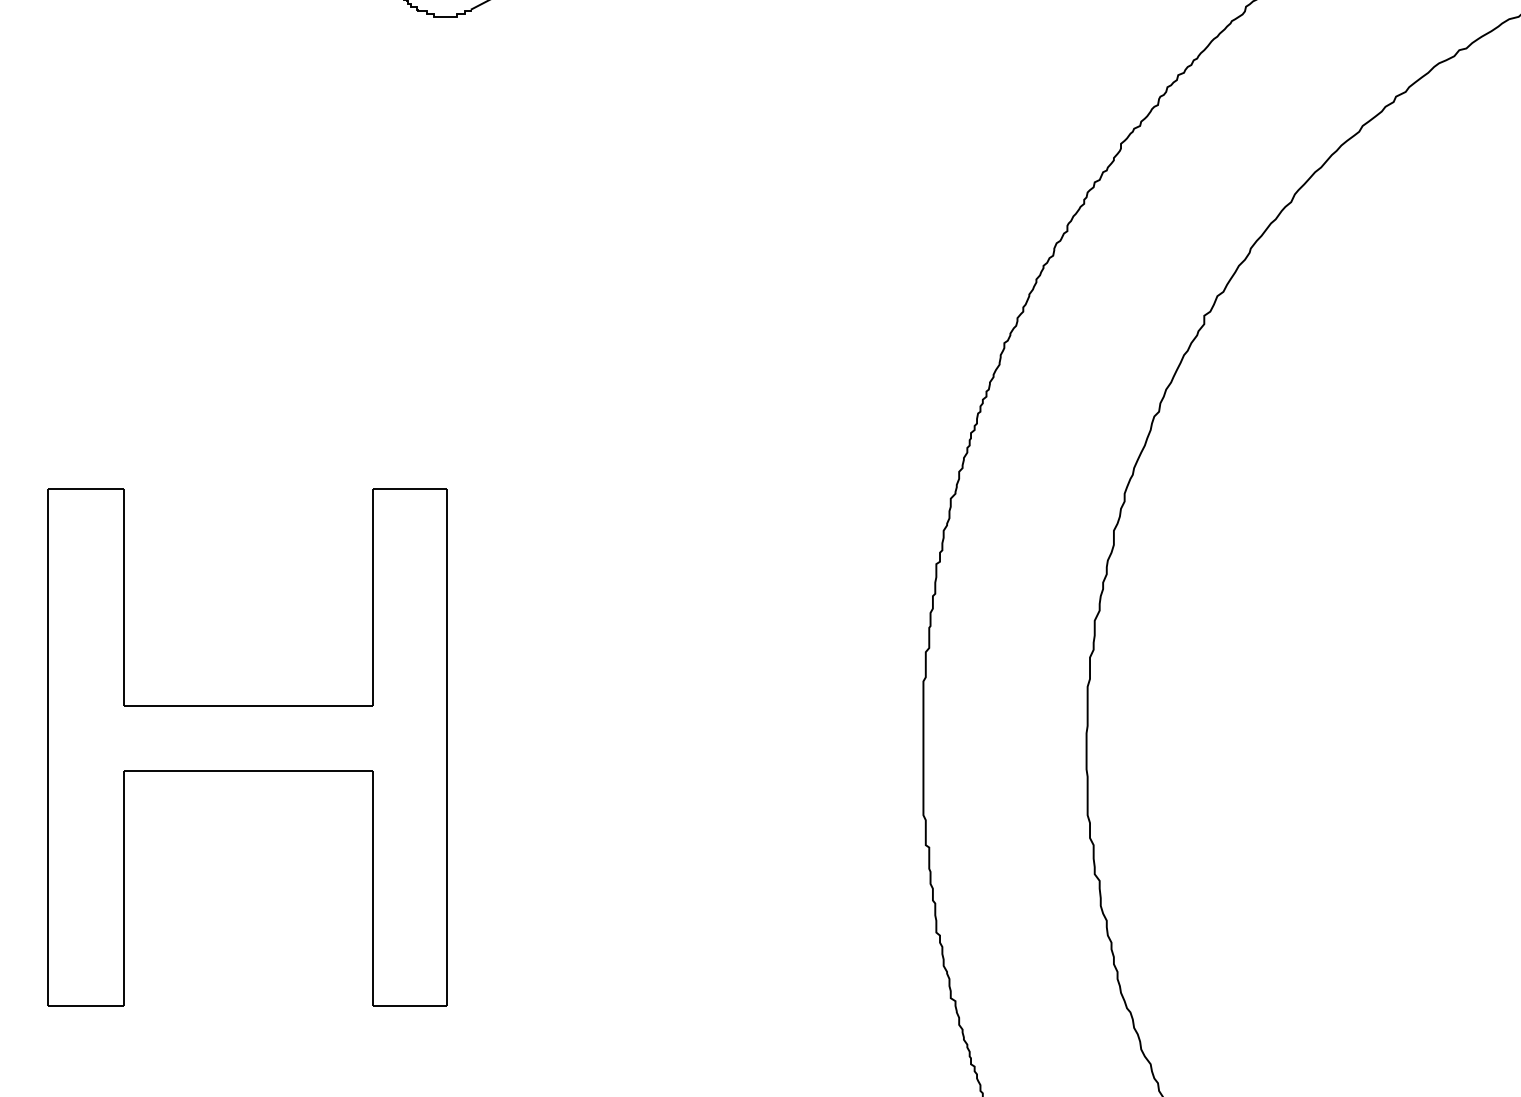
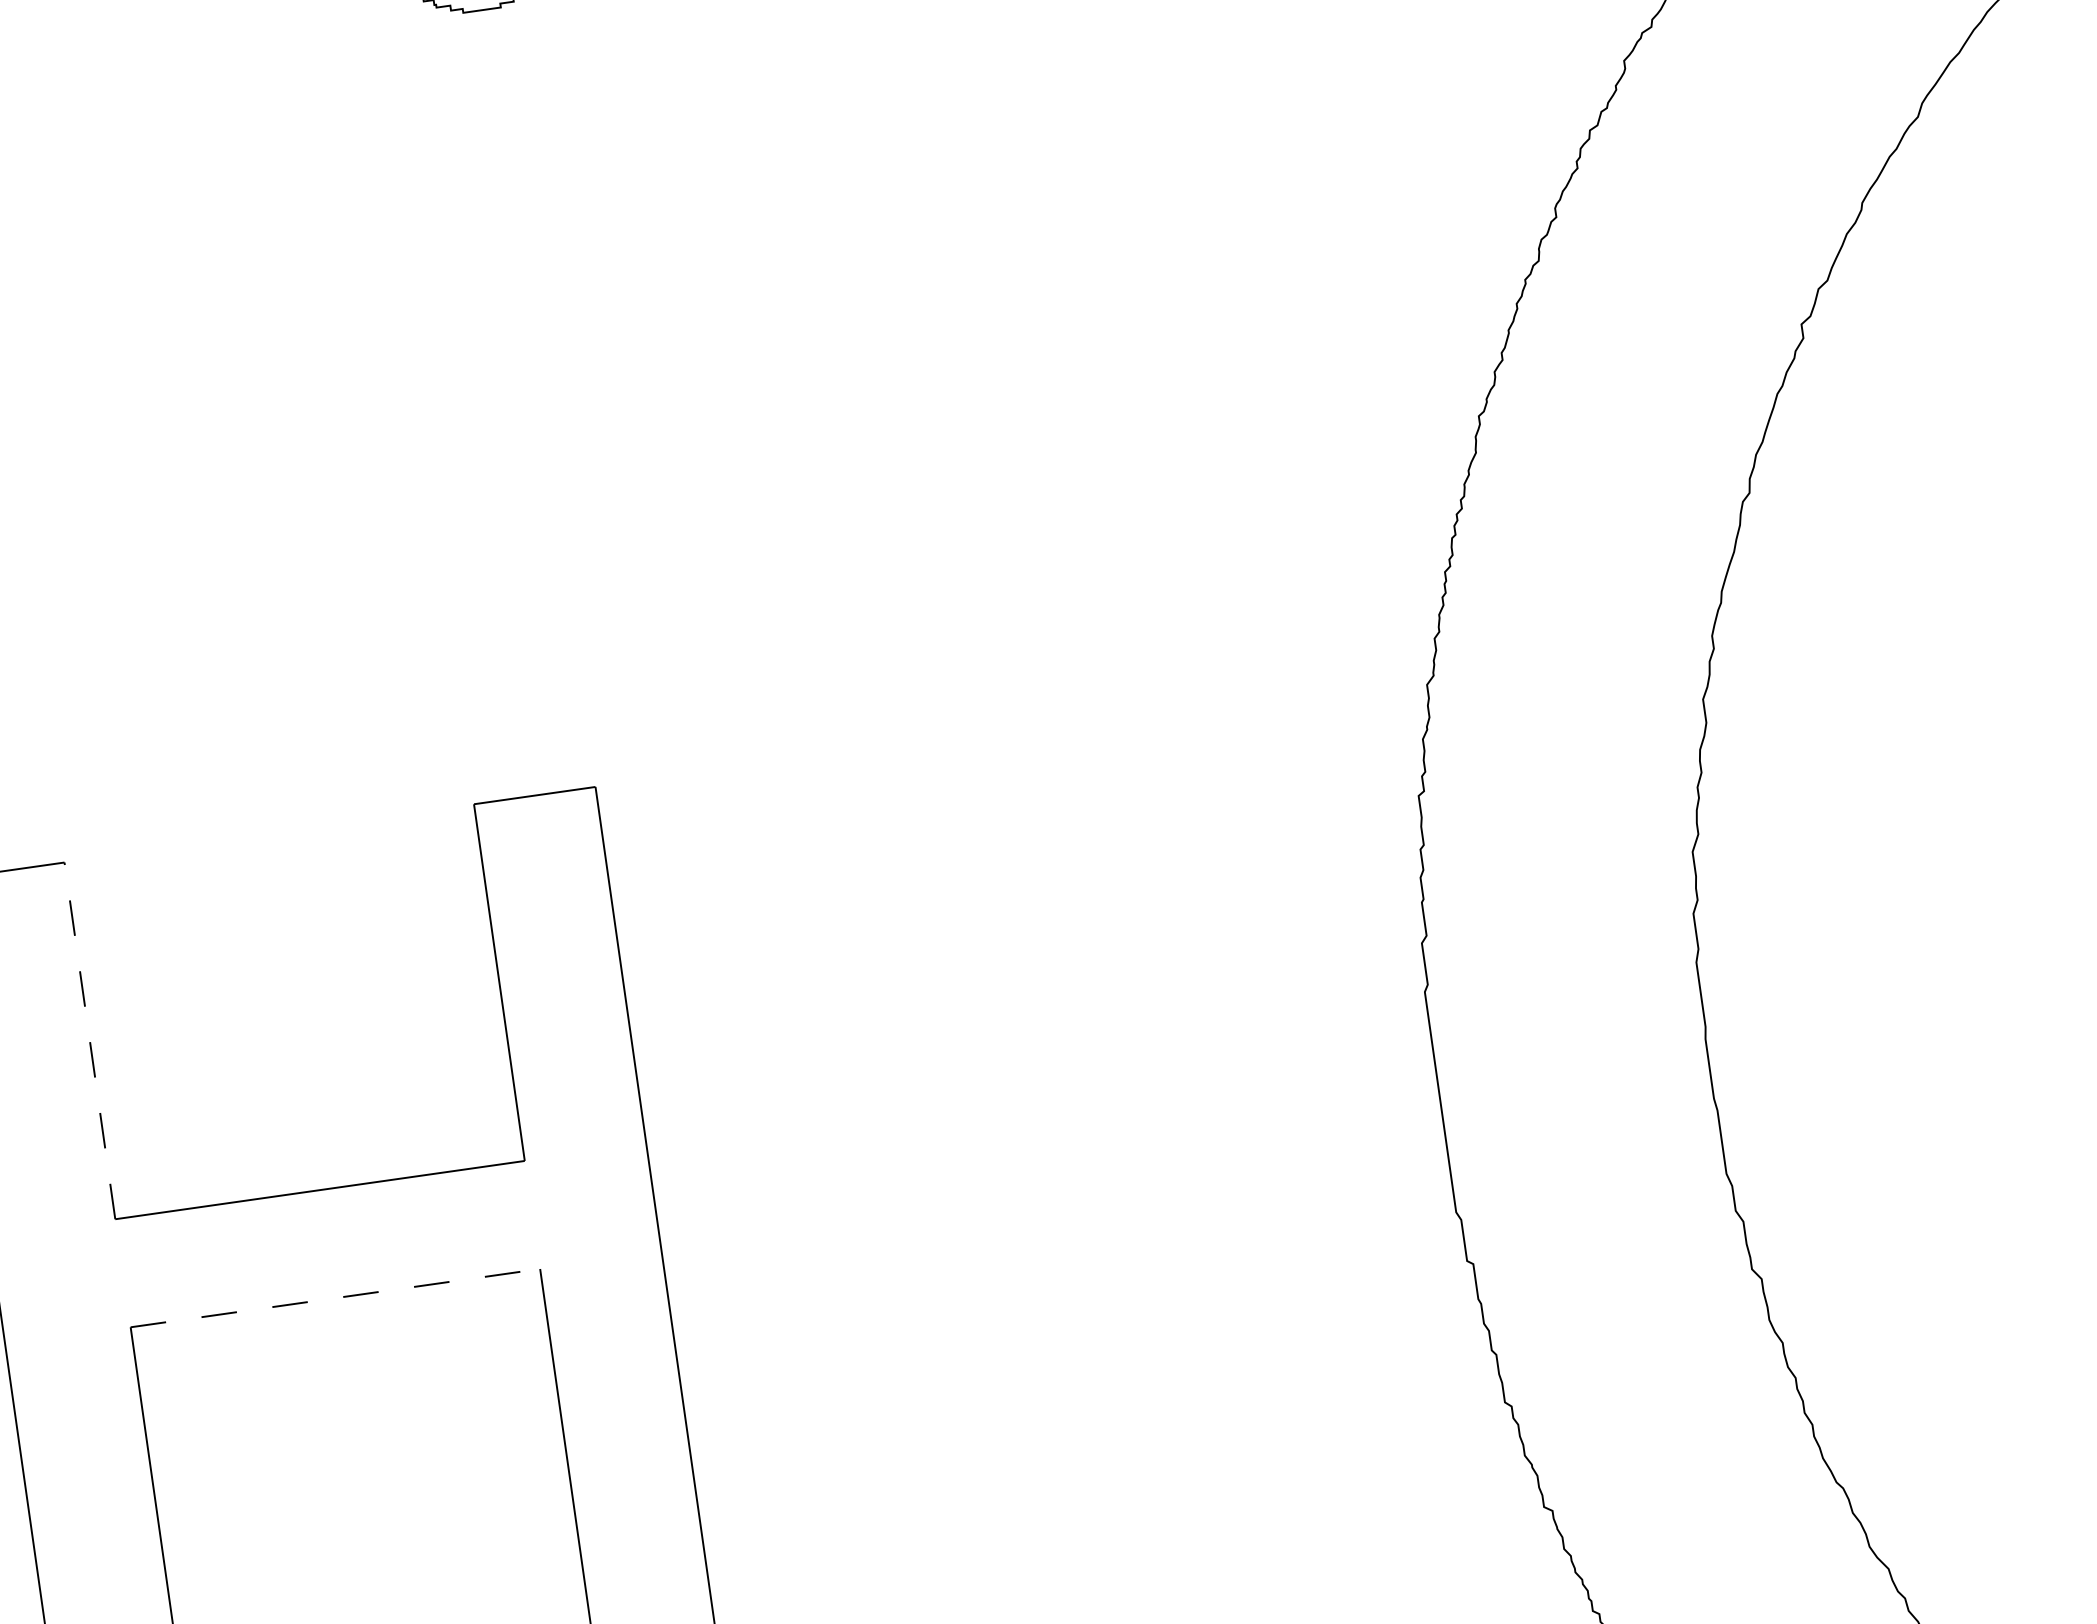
line: (124, 596) -> (89, 1039), solid -> dashed
line: (249, 771) -> (336, 1298), solid -> dashed

